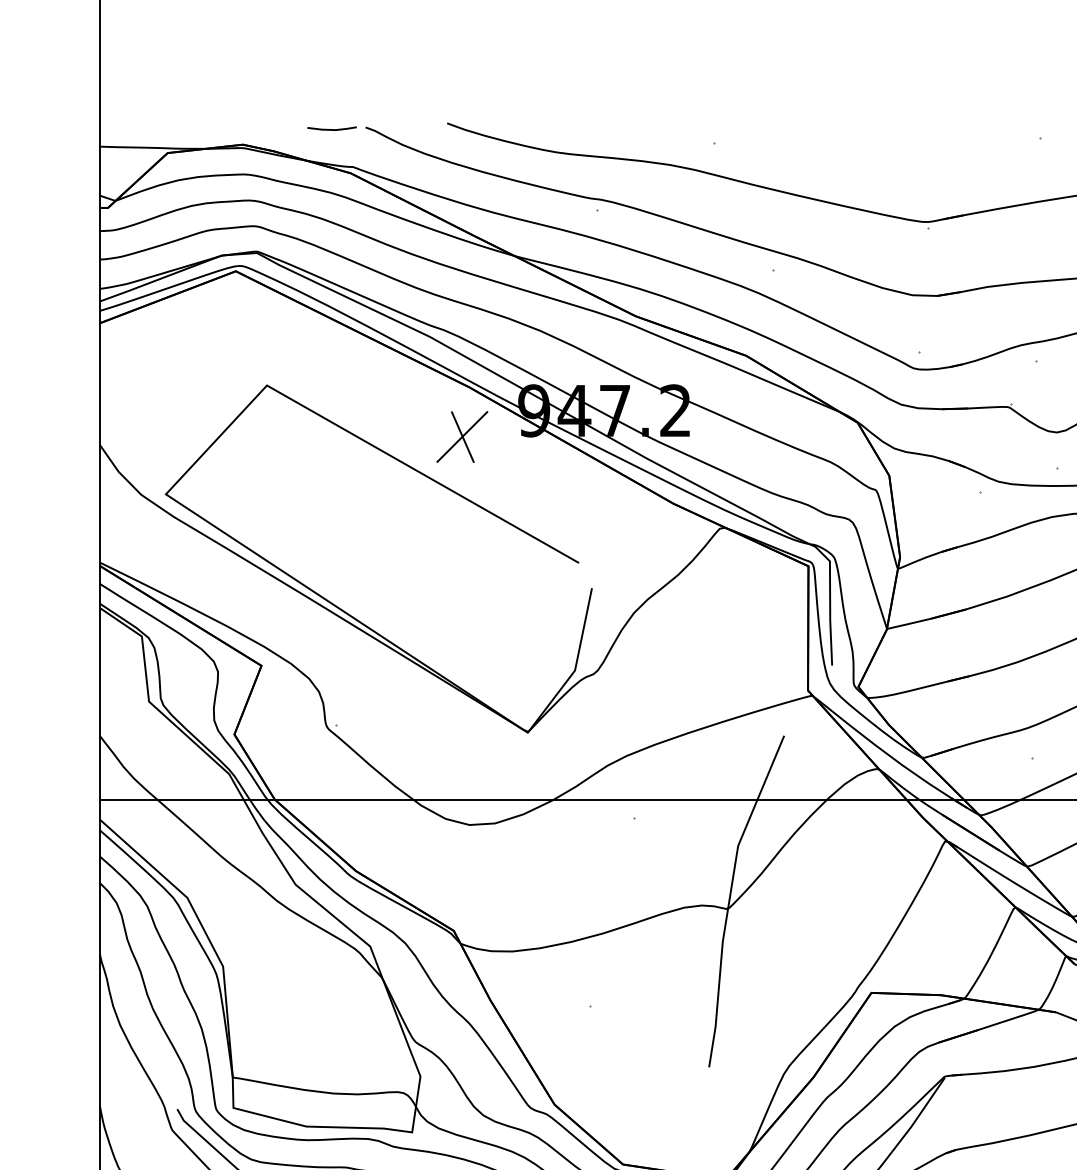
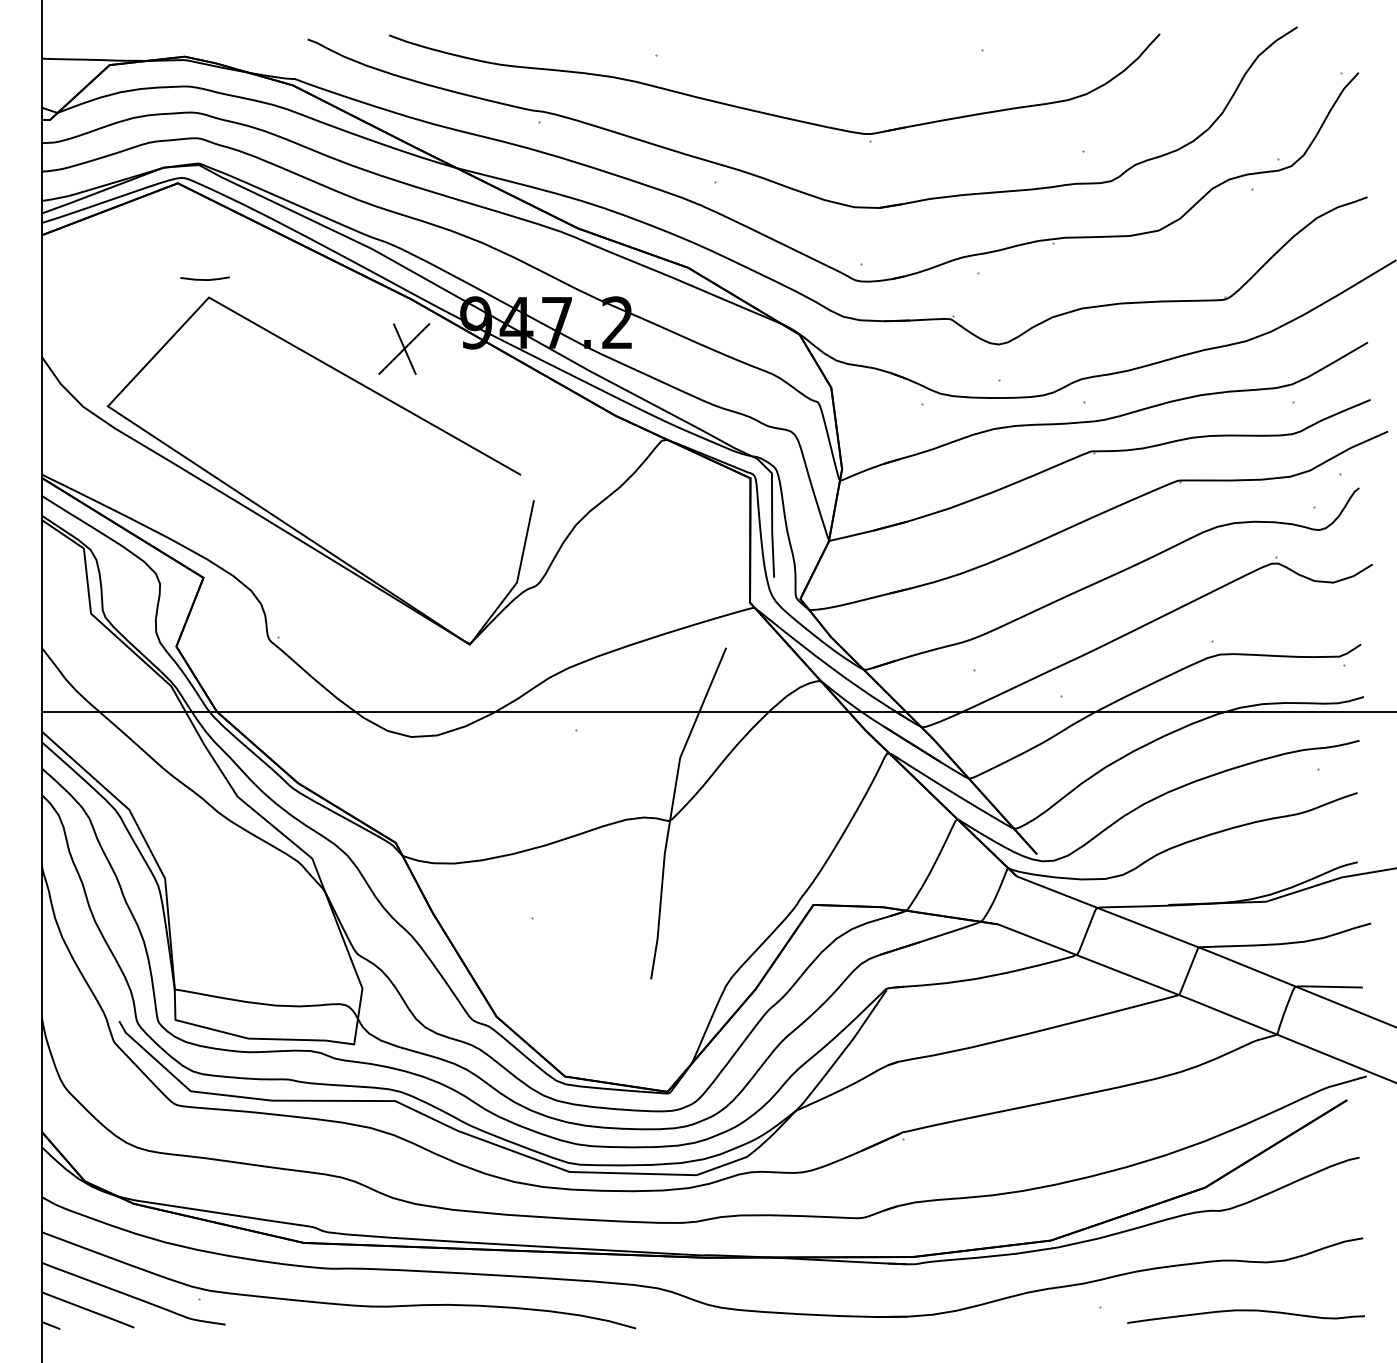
line: (331, 129) -> (204, 279), moved

